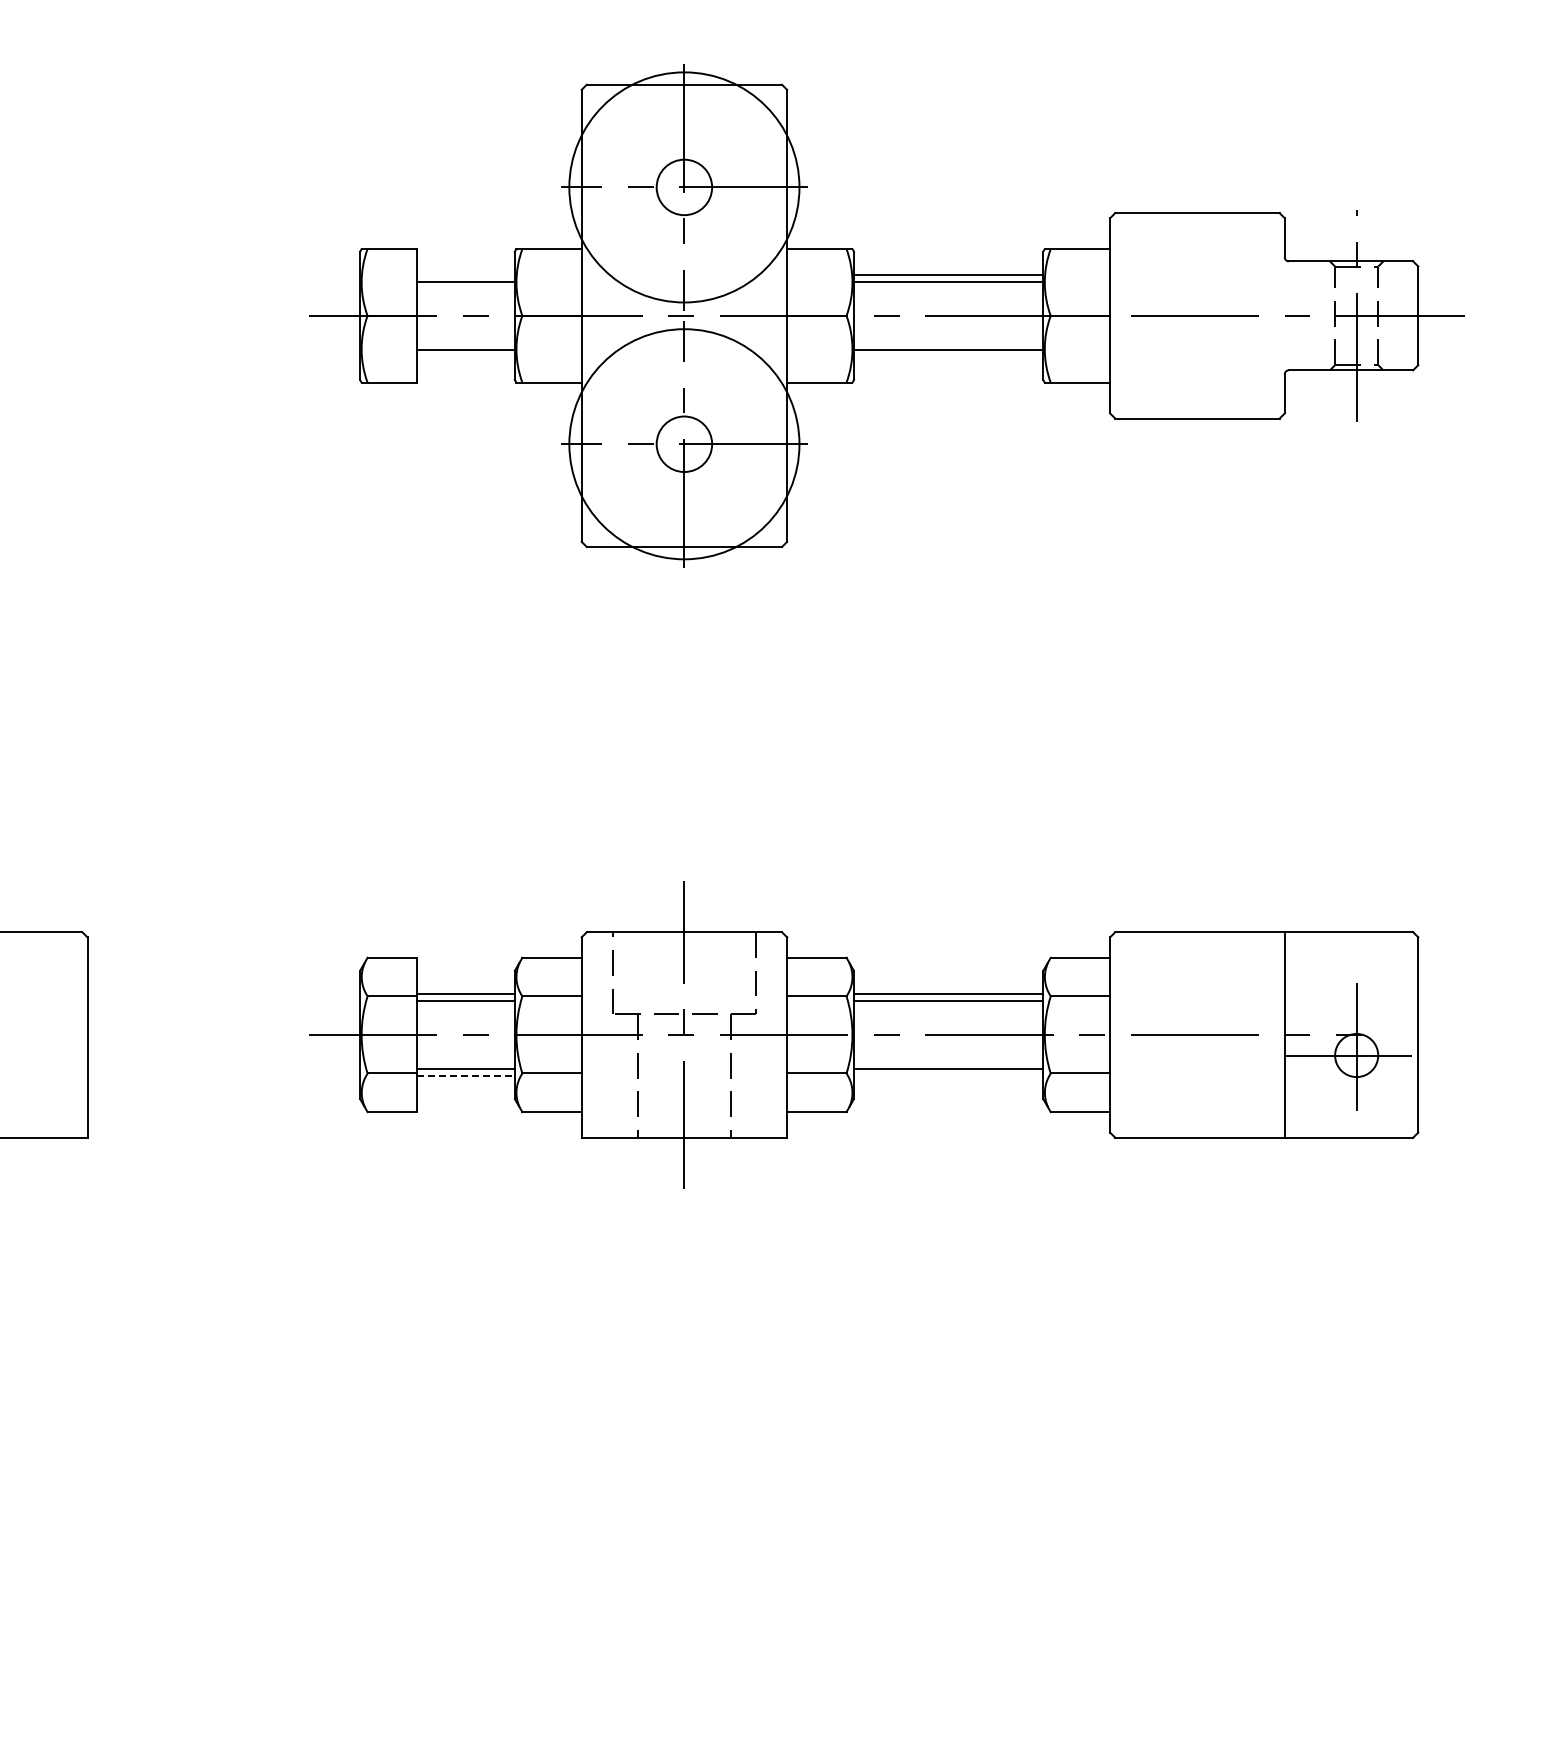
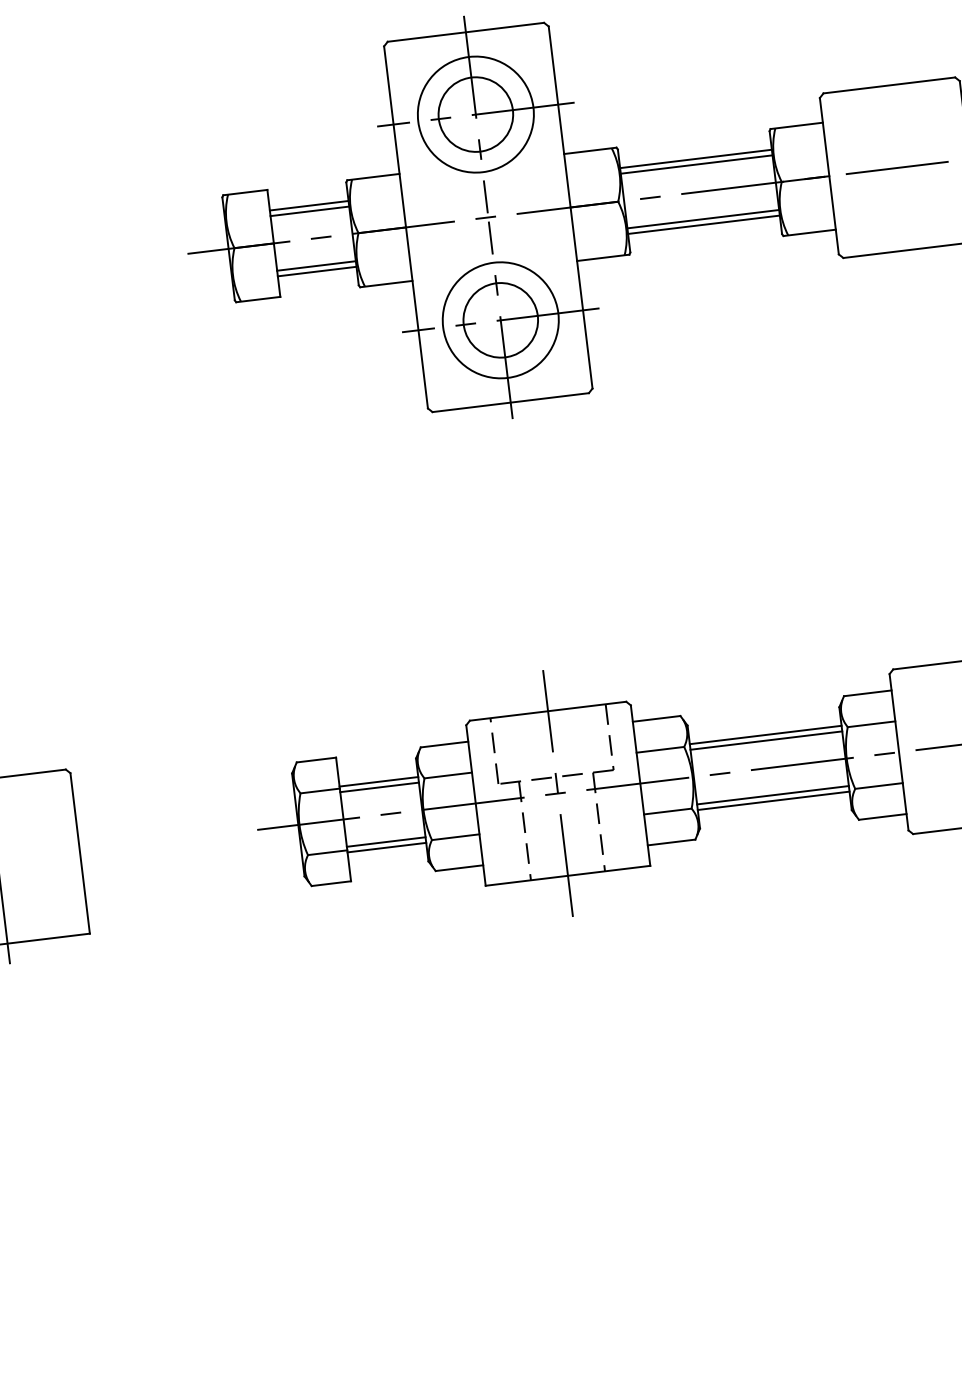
circle: (684, 187) -> (475, 114), size x0.62
circle: (684, 187) -> (475, 114), size x1.67
line: (465, 274) -> (308, 205), added
line: (465, 356) -> (316, 271), added
line: (948, 356) -> (703, 224), added
circle: (684, 444) -> (500, 320), size x0.62
circle: (684, 444) -> (500, 320), size x1.67
line: (466, 1076) -> (387, 847), dashed -> solid
line: (948, 1076) -> (773, 801), added

